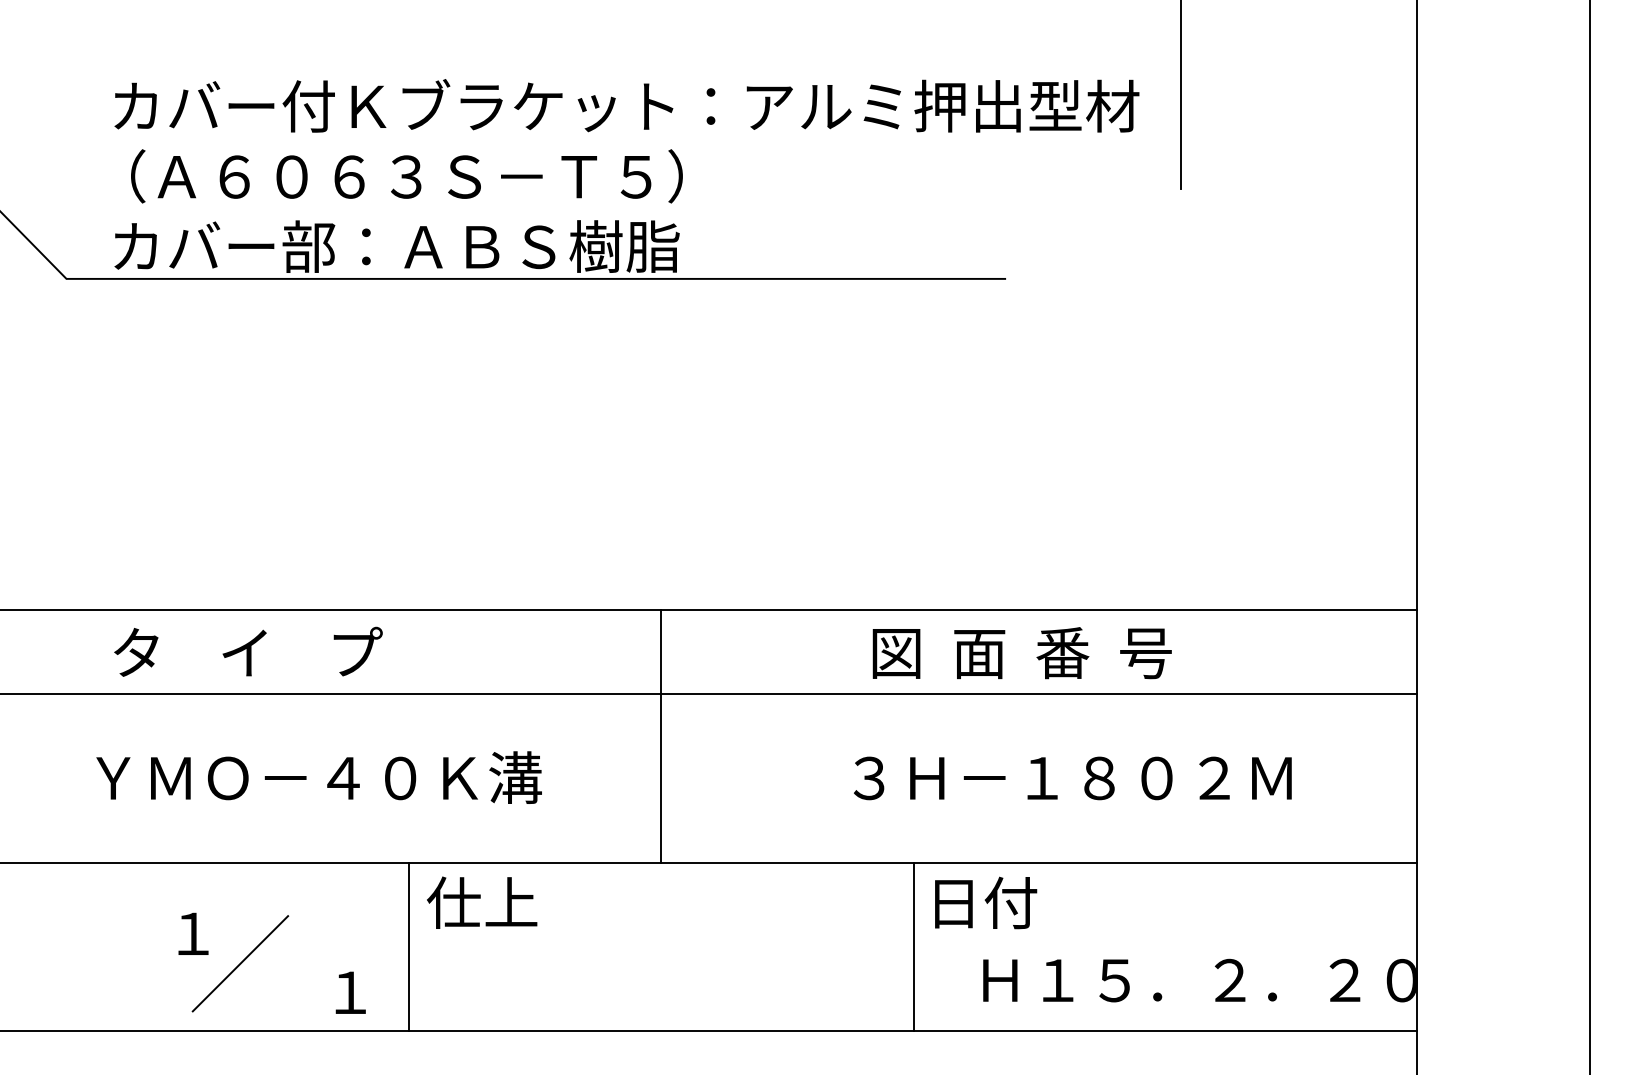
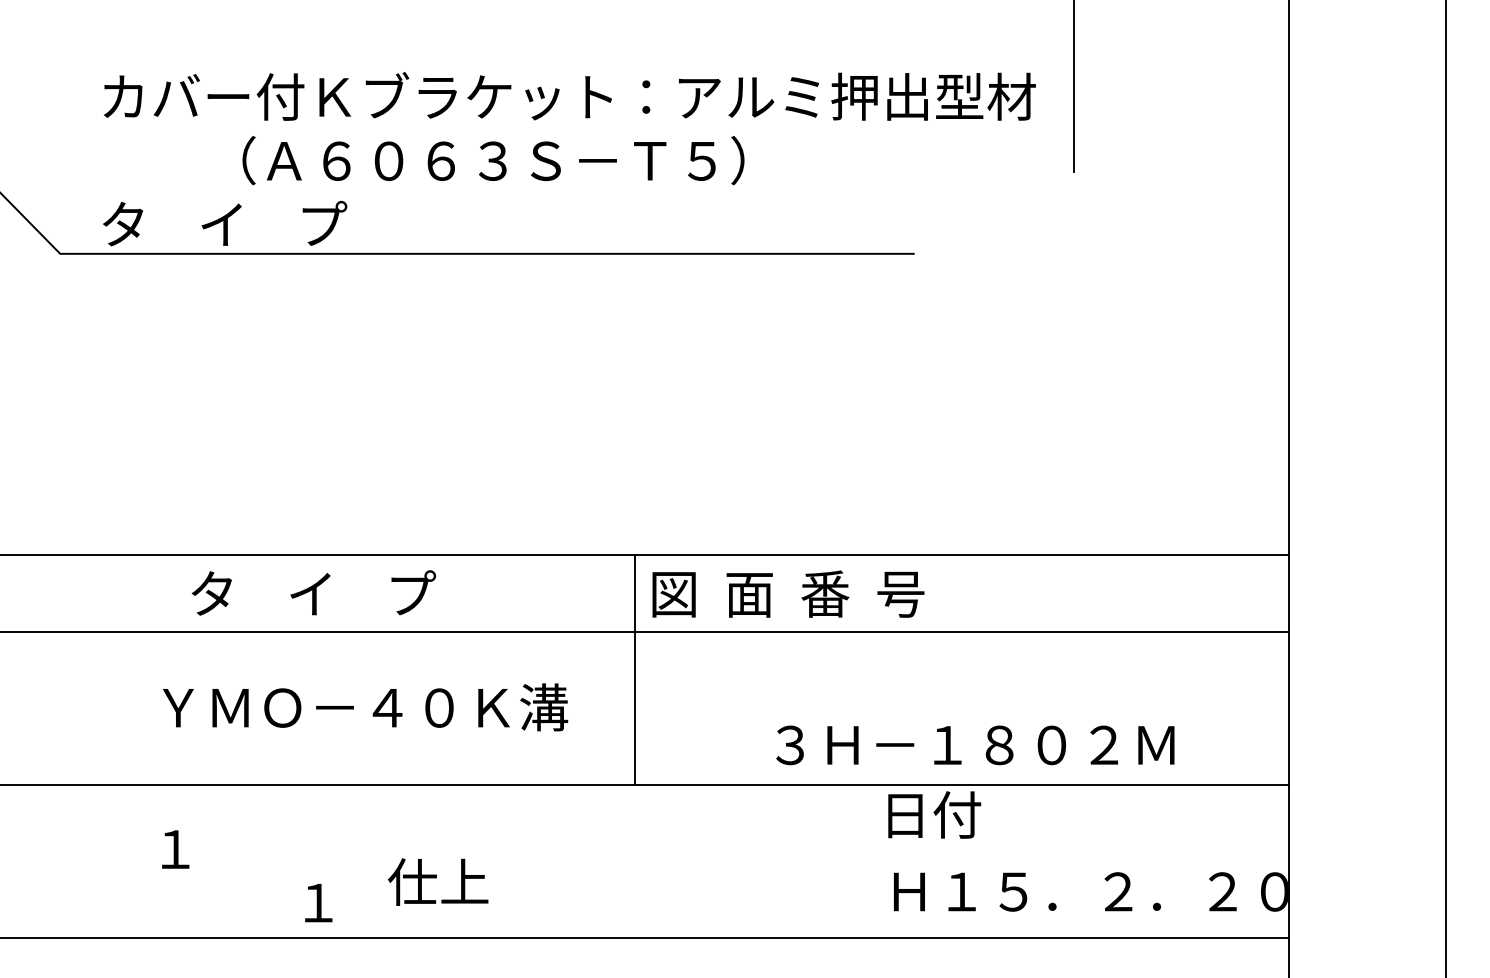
text: (406, 176) -> (493, 160), moved
text: (396, 246) -> (360, 224), カバー部：ＡＢＳ樹脂 -> タ    イ    プ
text: (248, 651) -> (313, 592), moved
text: (1021, 653) -> (787, 594), moved
line: (661, 736) -> (634, 669), moved
text: (318, 777) -> (364, 707), moved
text: (1072, 778) -> (975, 745), moved
text: (482, 902) -> (438, 881), moved
text: (986, 902) -> (935, 814), moved
line: (408, 946) -> (371, 860), removed
line: (914, 946) -> (831, 860), removed
line: (240, 963) -> (218, 876), removed

